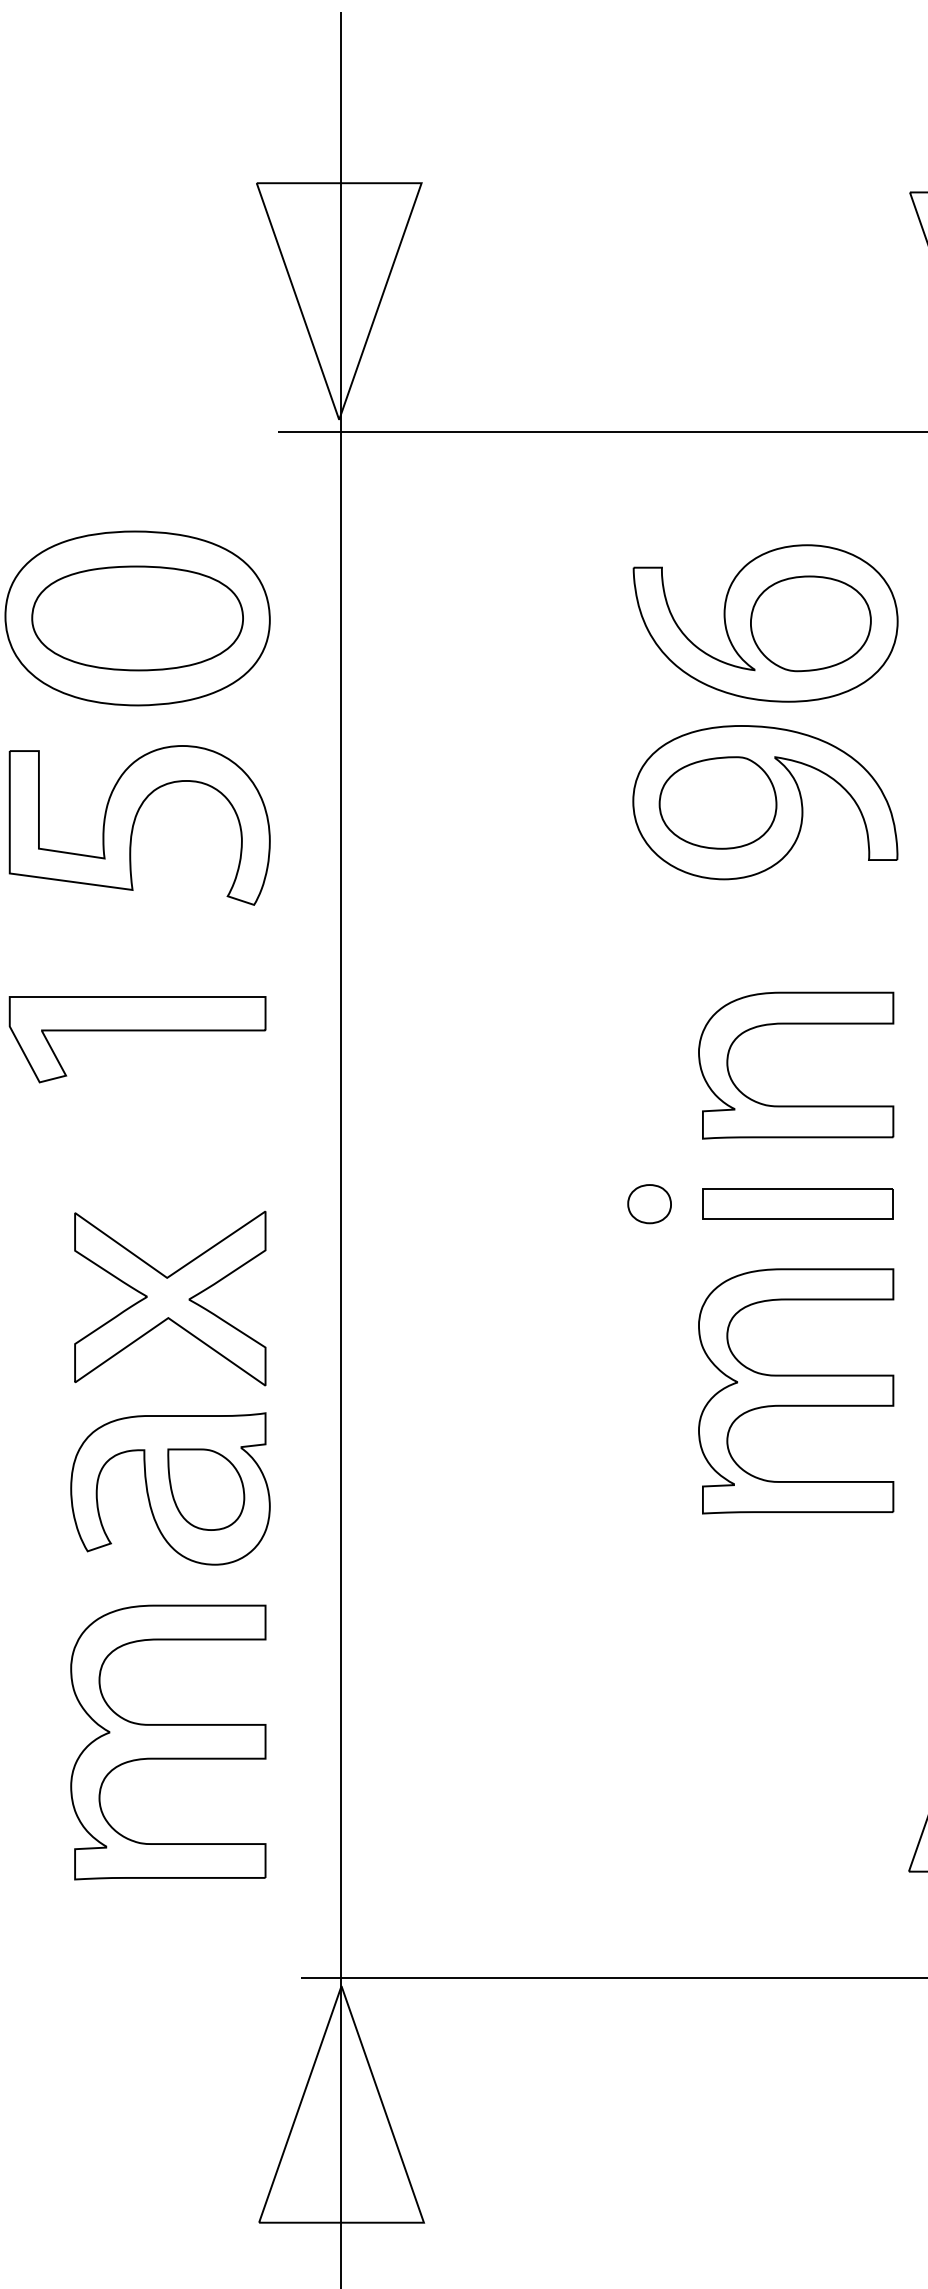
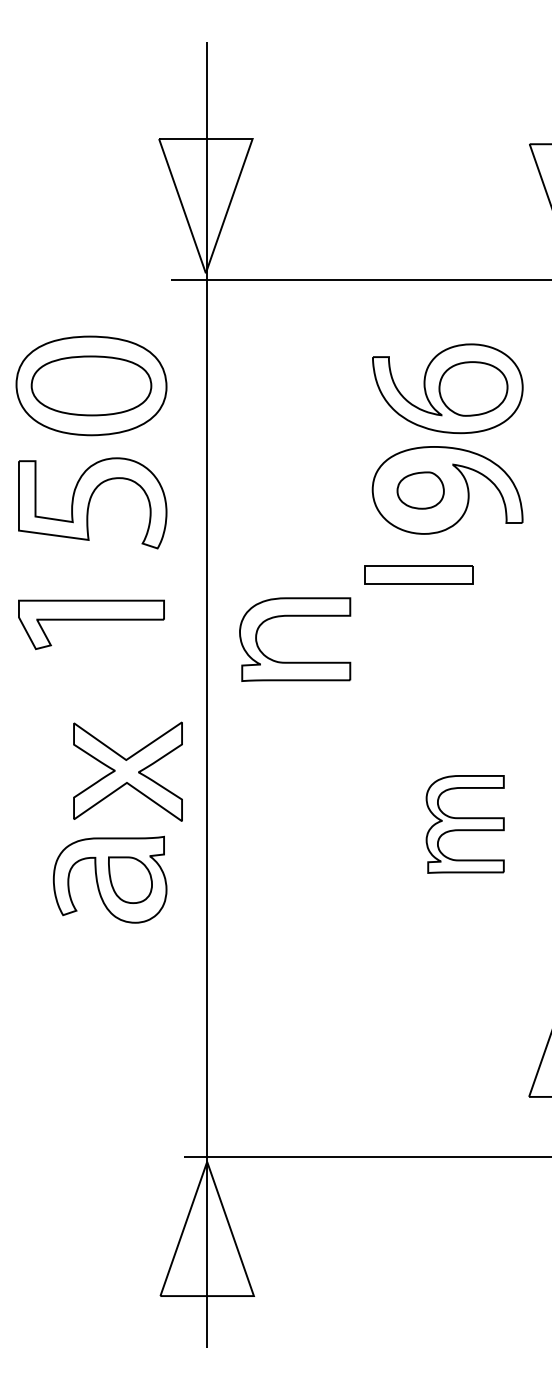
part: (717, 802) -> (420, 490), size x0.7
part: (796, 1104) -> (295, 661), moved
part: (648, 1202) -> (381, 717), removed
part: (796, 1202) -> (418, 574), moved
part: (169, 1298) -> (127, 771), moved
part: (796, 1391) -> (465, 824), size x0.7
part: (167, 1742) -> (108, 1023), removed

